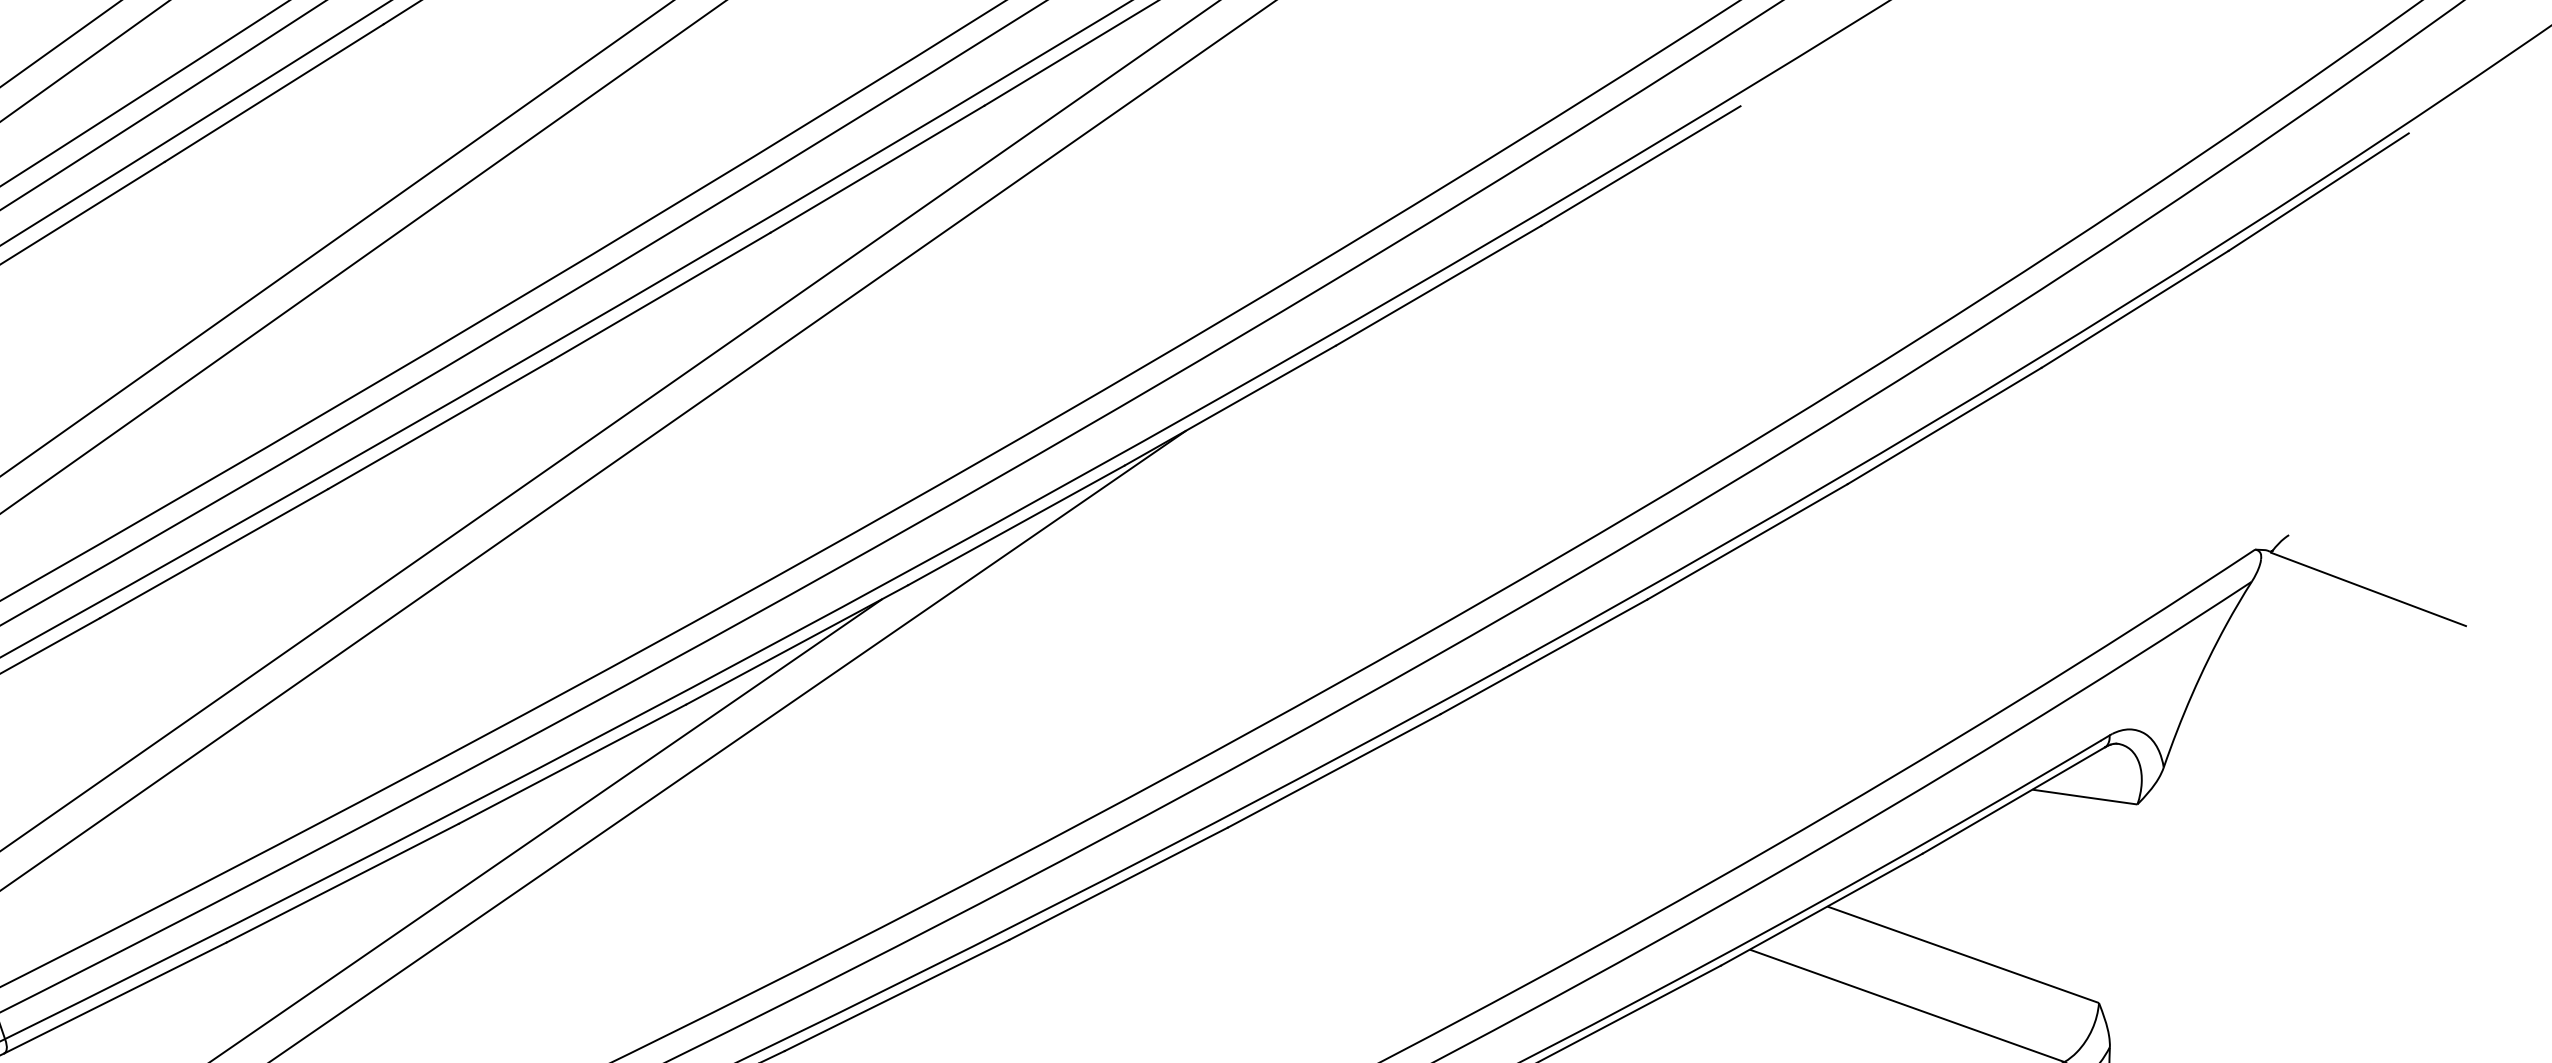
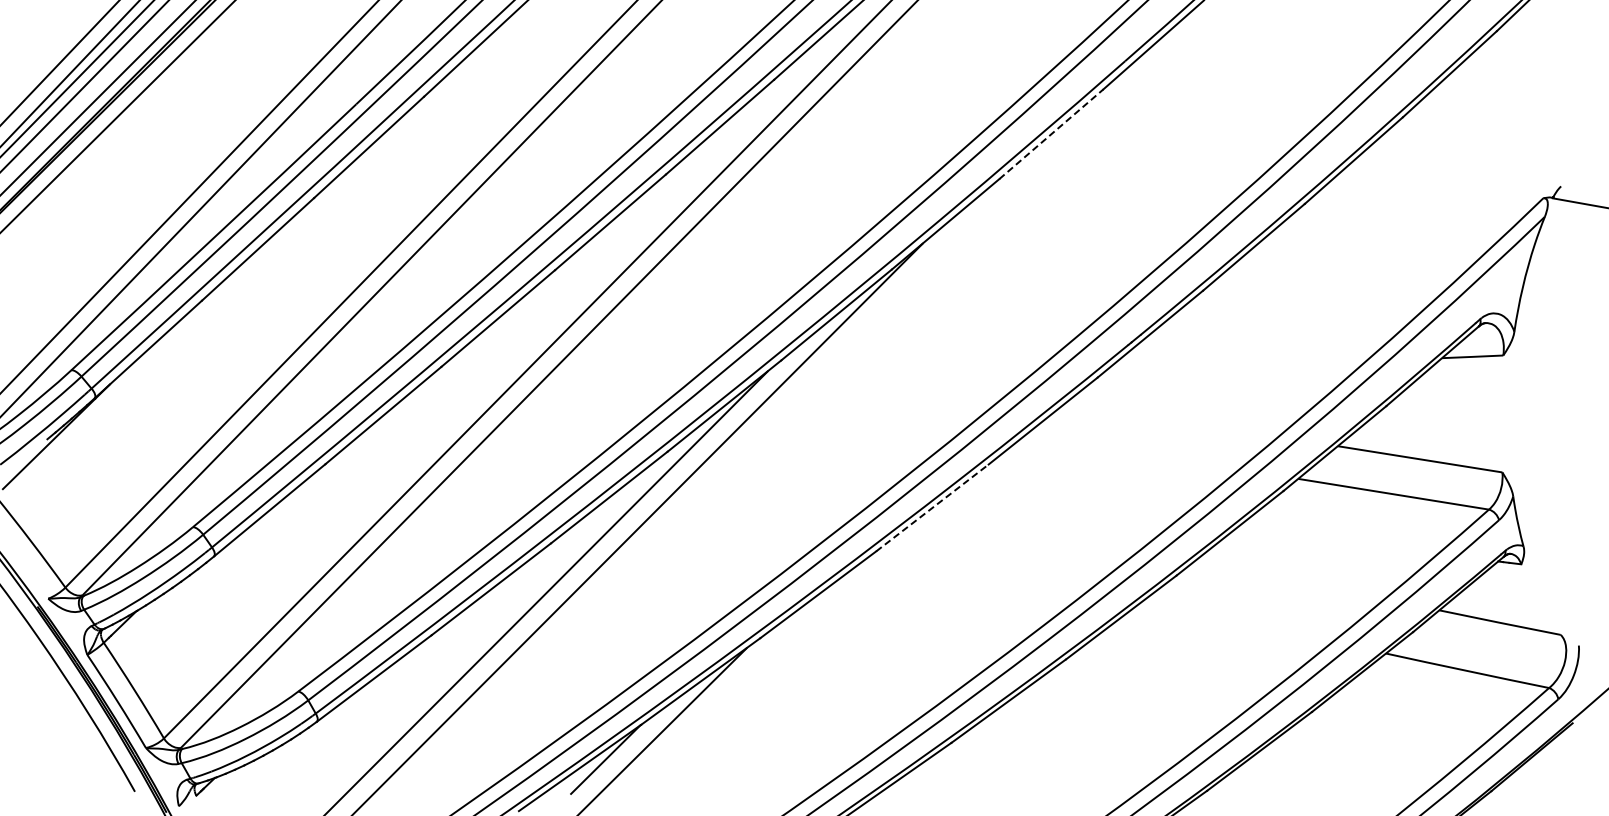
line: (1438, 286) -> (1051, 134), solid -> dashed
line: (1118, 883) -> (932, 507), solid -> dashed

